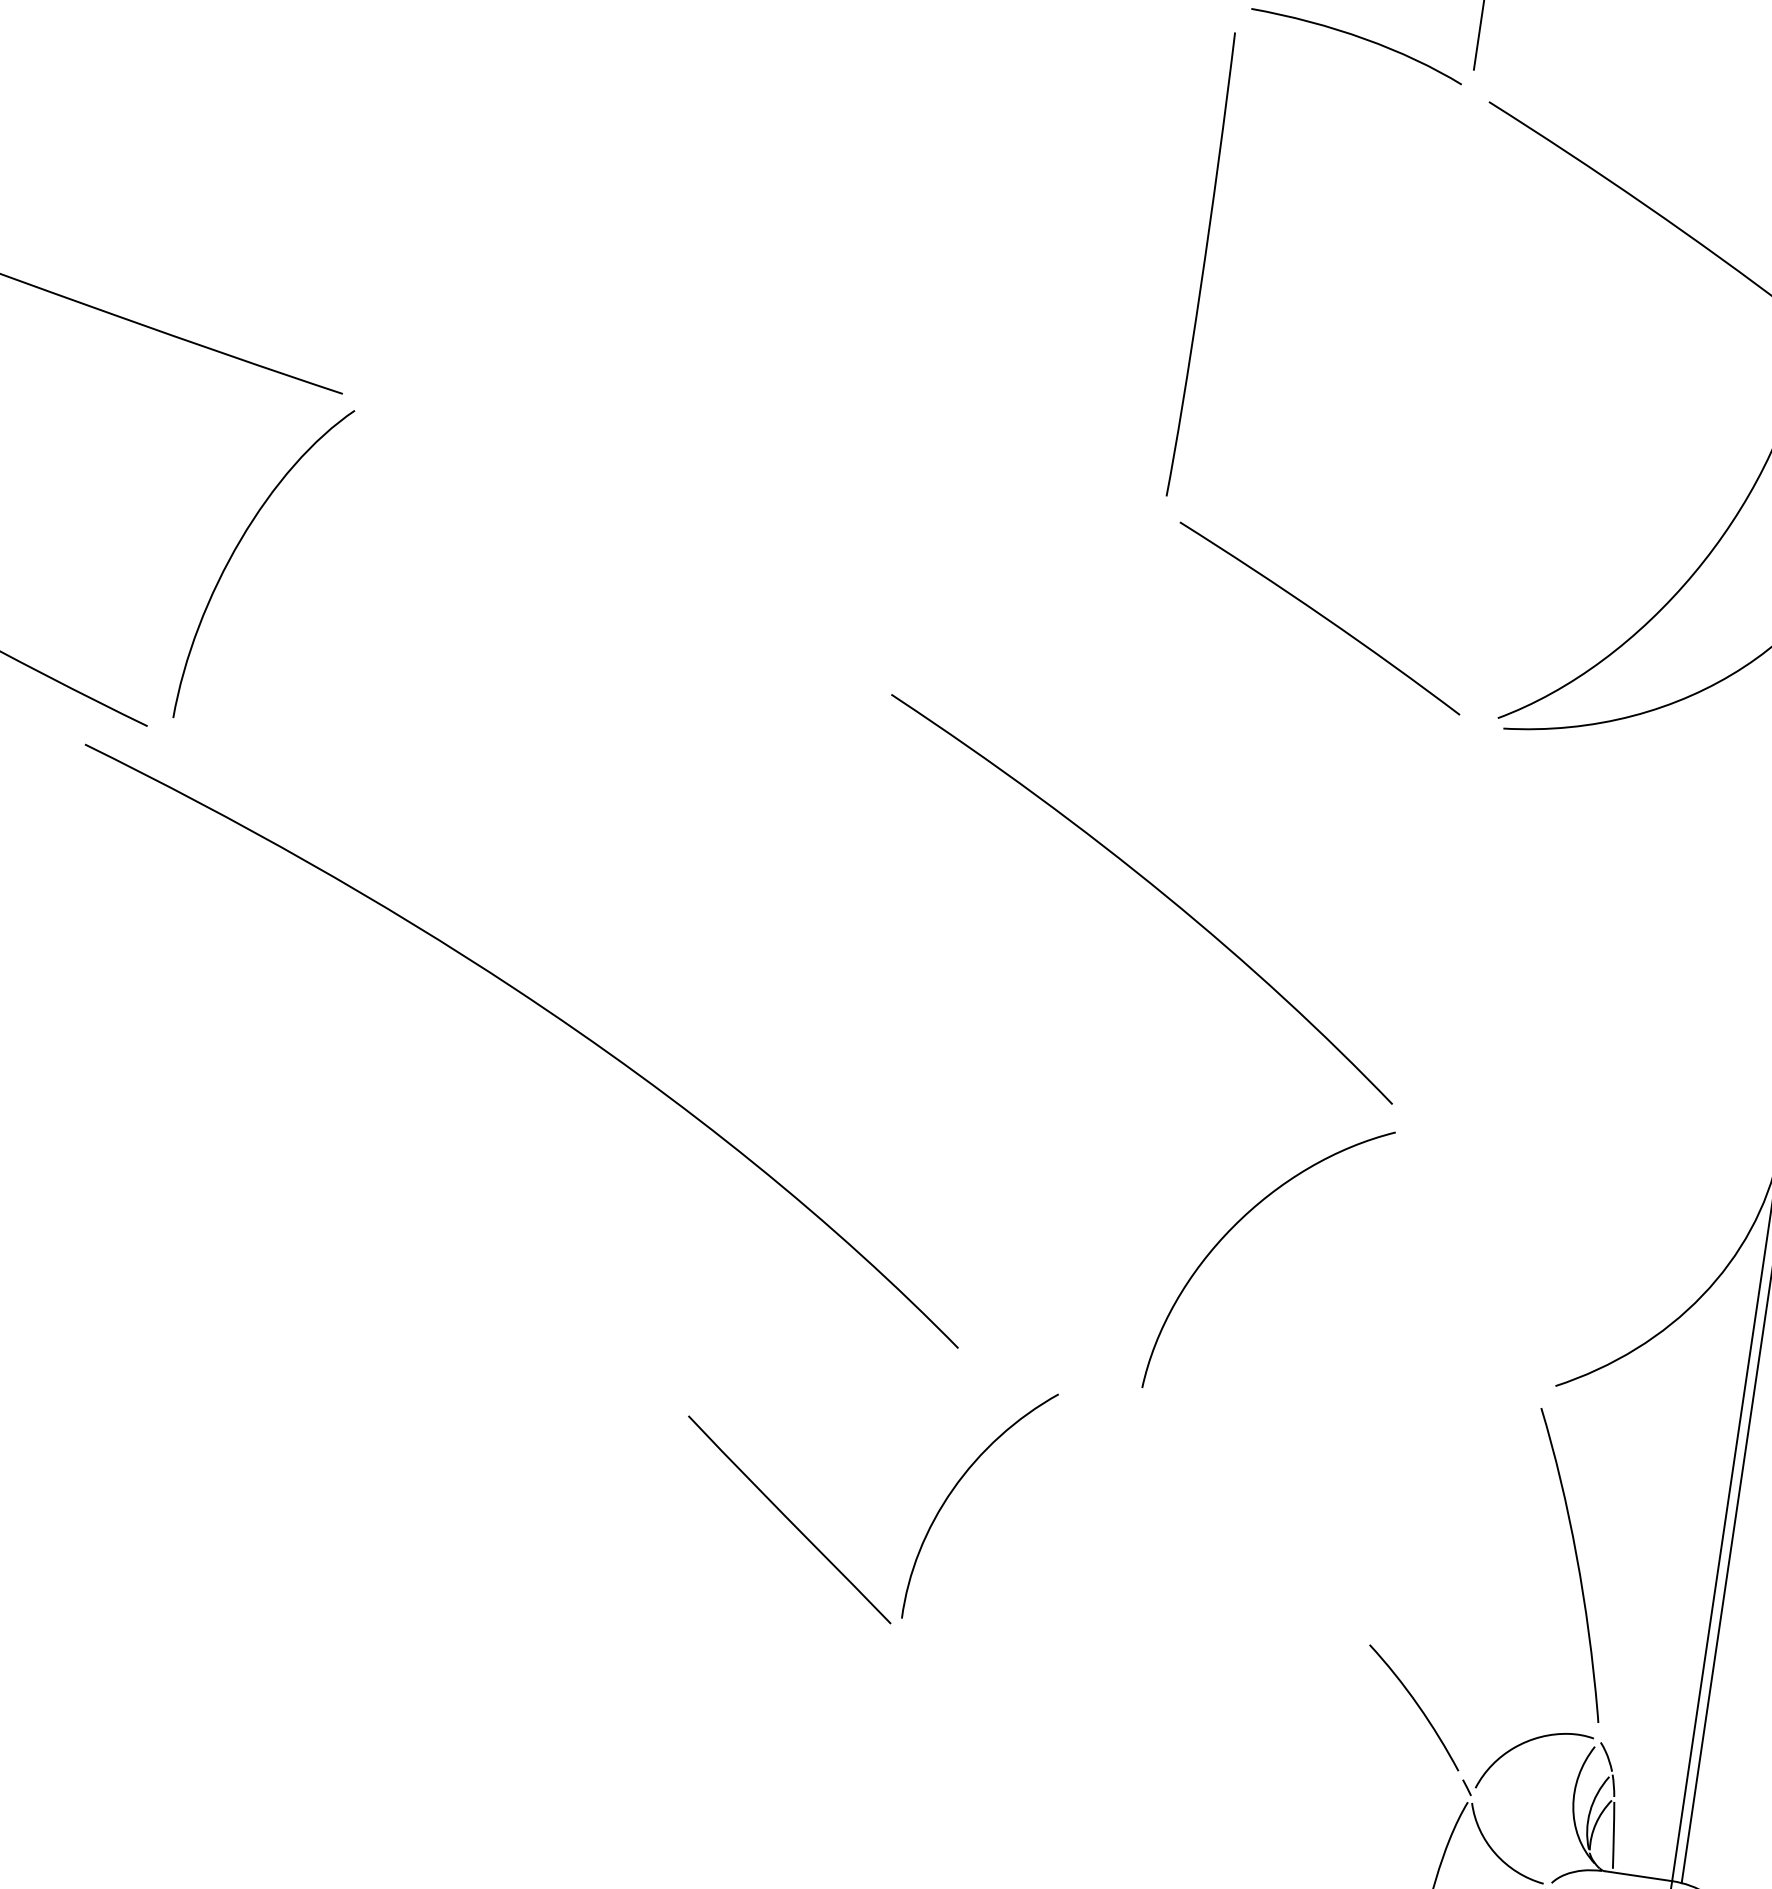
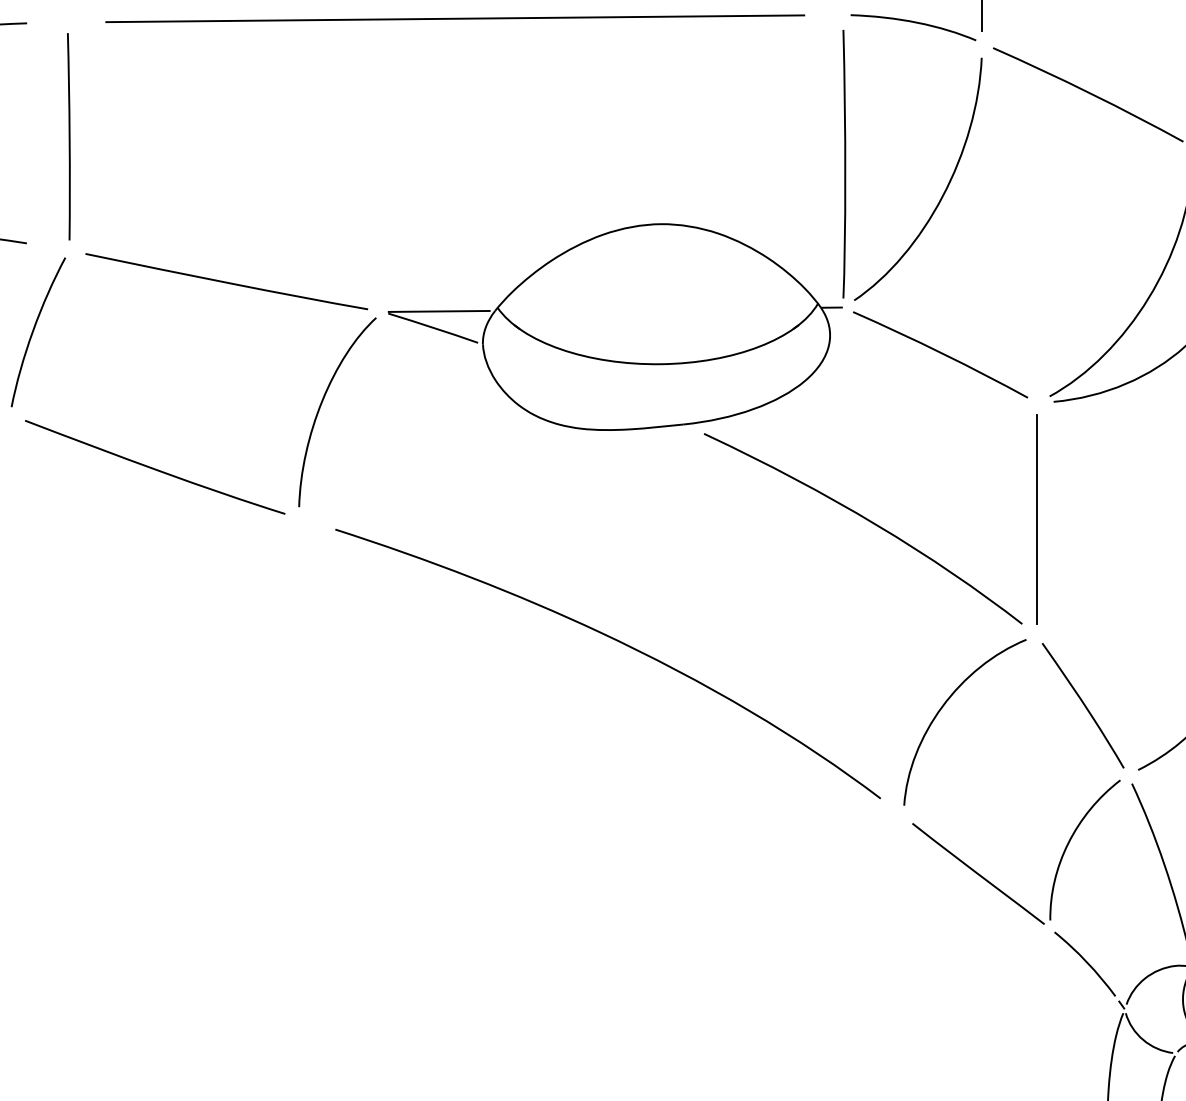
curve: (1368, 335) -> (944, 190), added
part: (764, 486) -> (614, 326), added
line: (1445, 927) -> (1037, 519), added
curve: (545, 1011) -> (618, 642), moved
curve: (1477, 1260) -> (1083, 705), added
part: (809, 1537) -> (991, 882), moved

